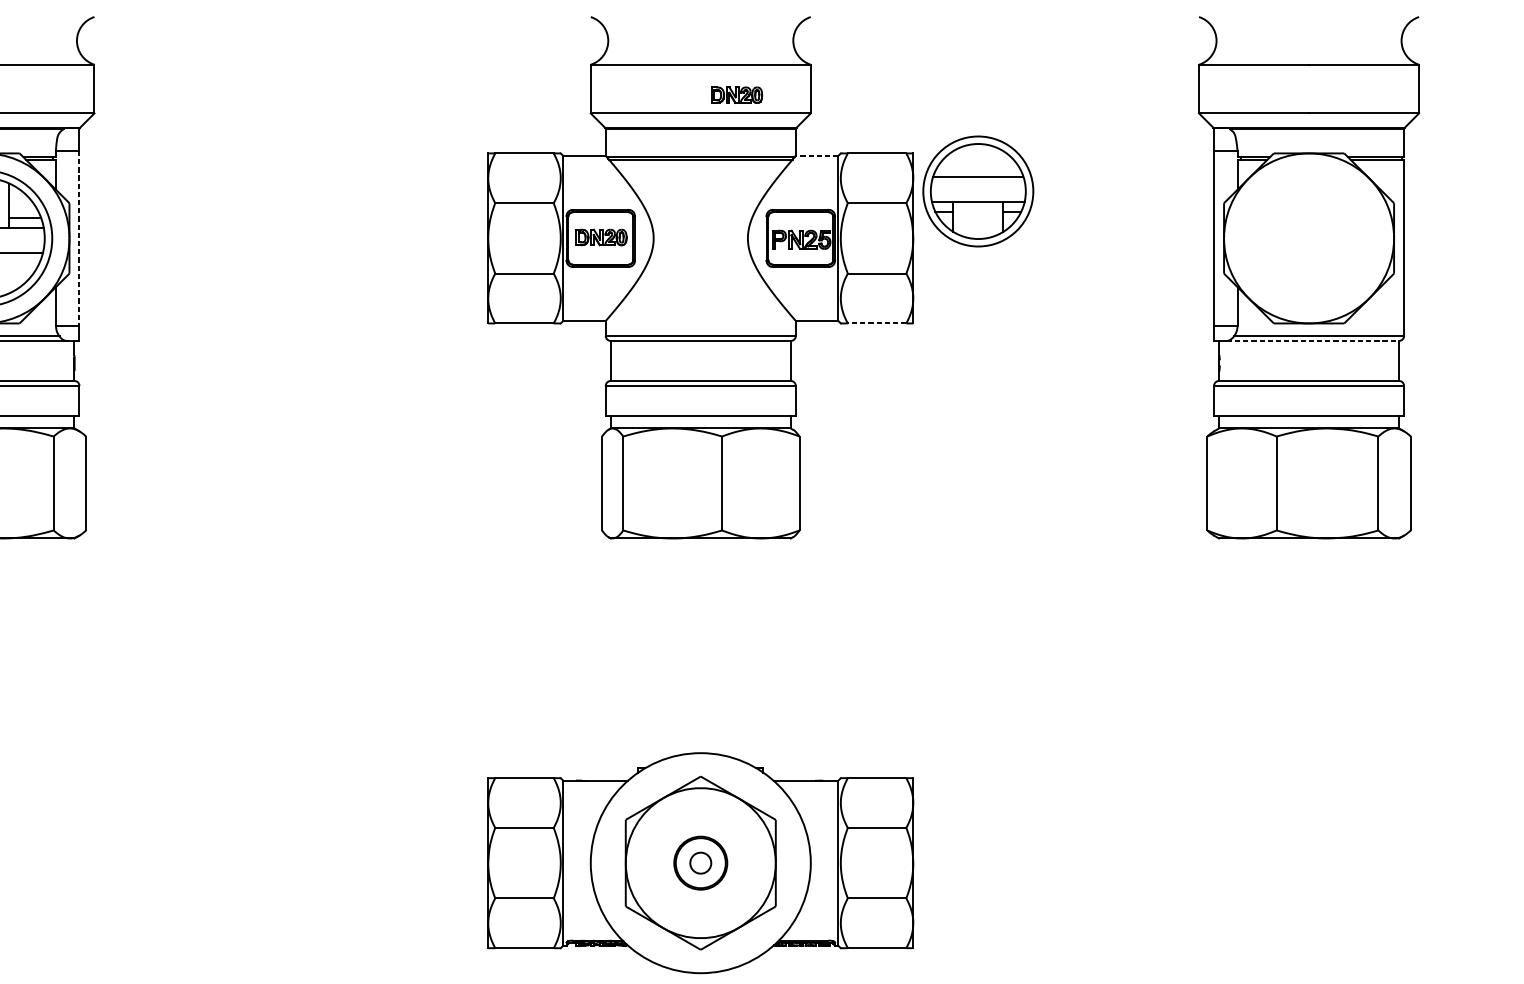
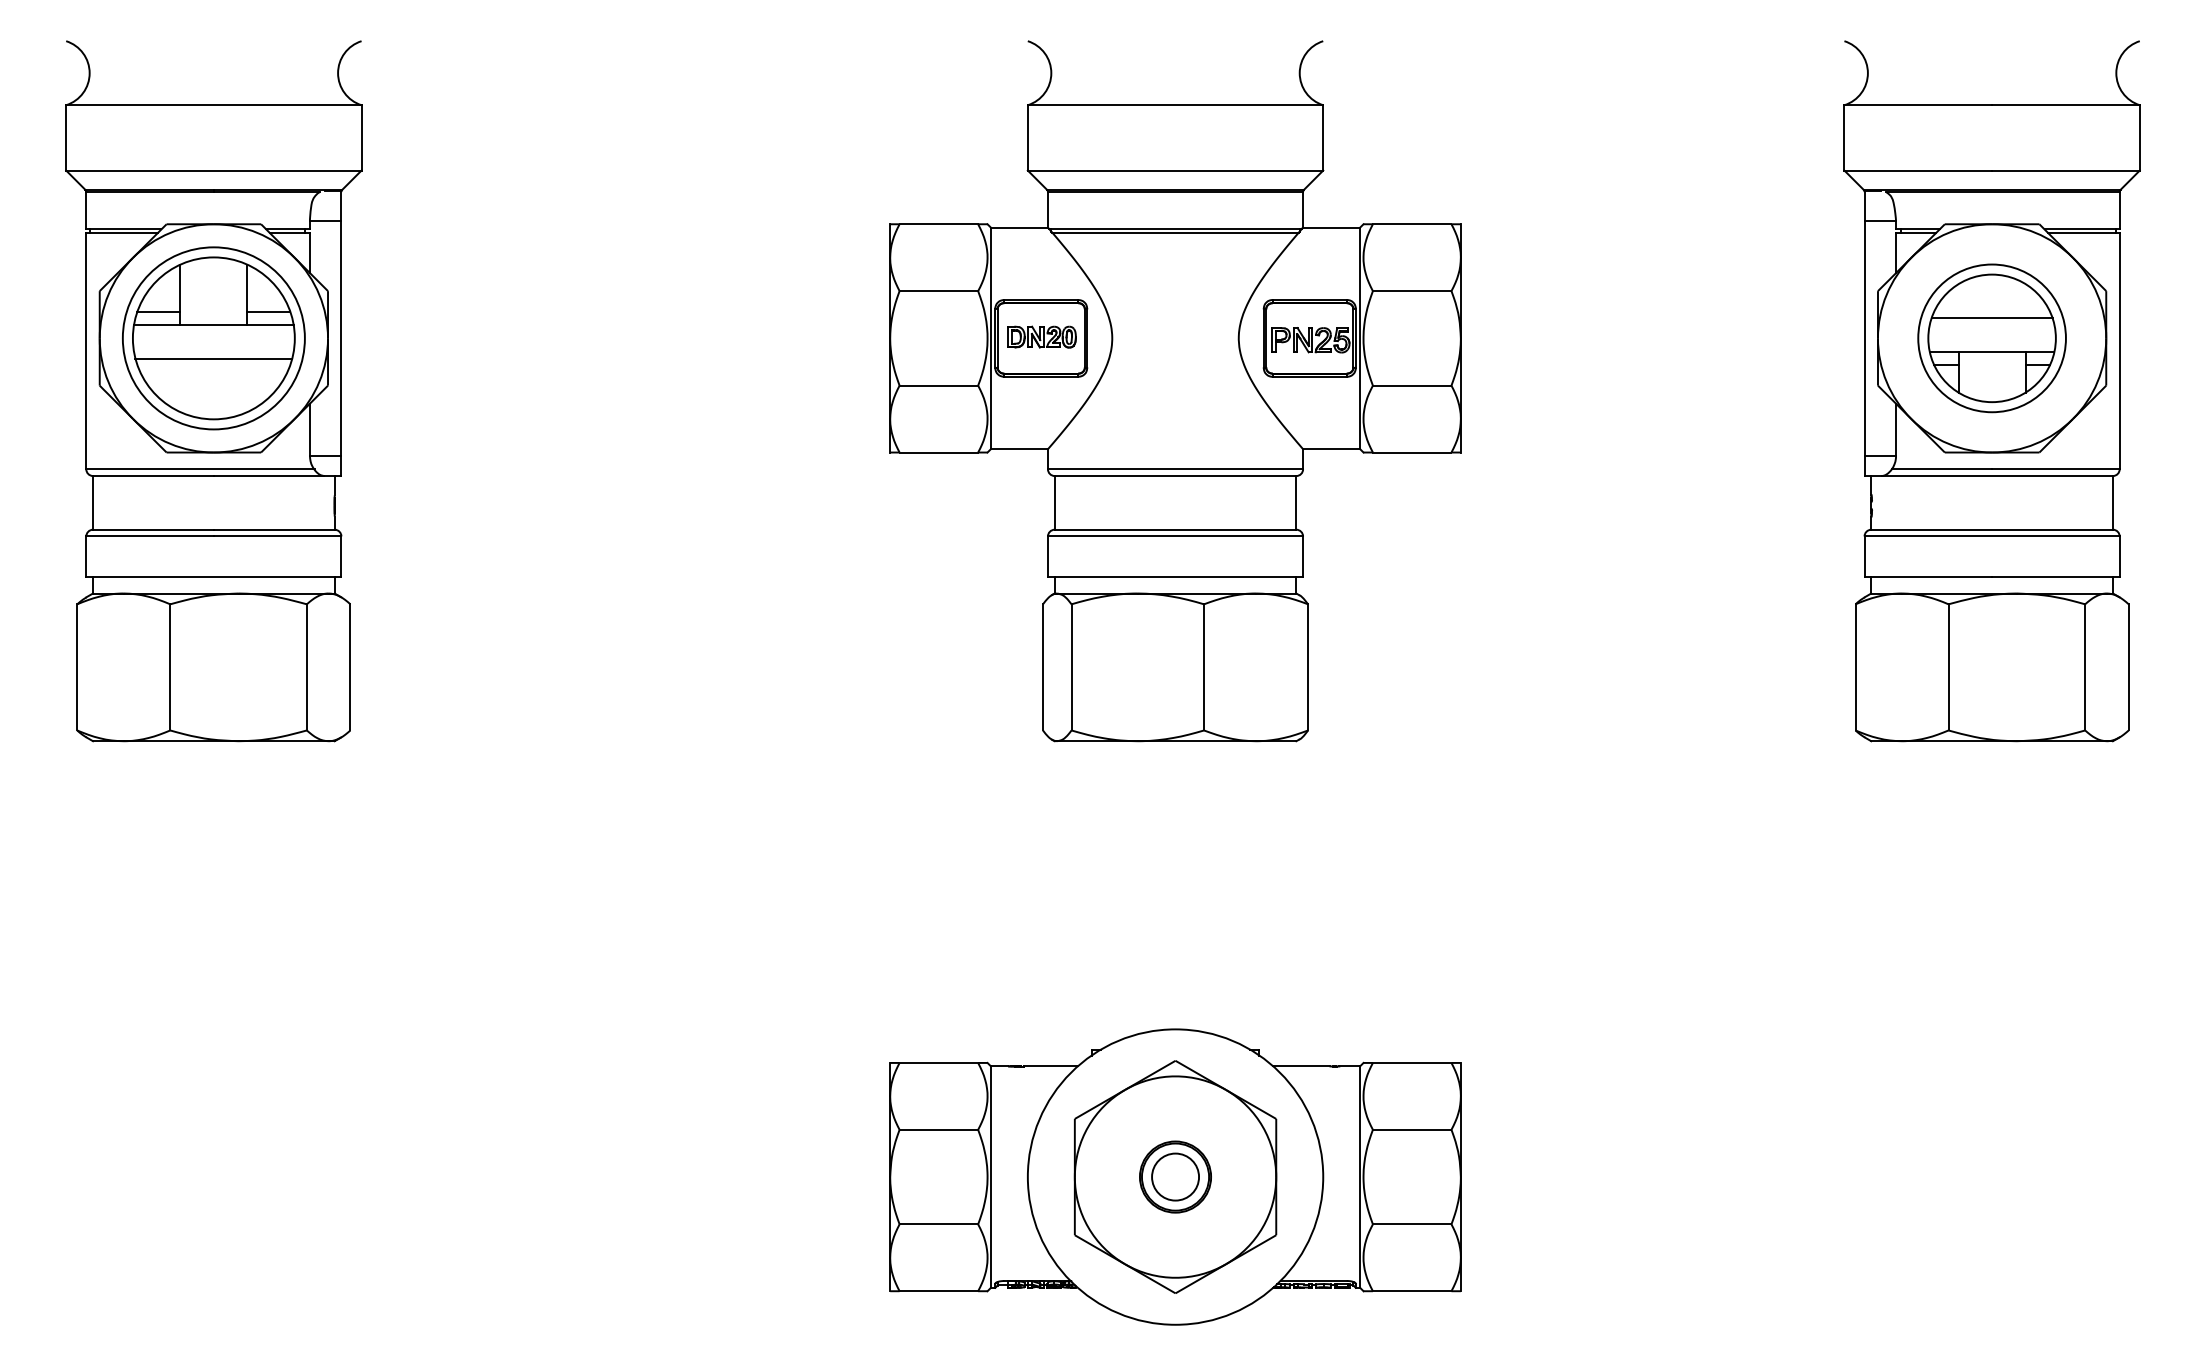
part: (736, 94) -> (1223, 145), removed
line: (816, 155) -> (1331, 227), dashed -> solid
part: (977, 191) -> (1991, 338), moved
line: (79, 238) -> (341, 338), dashed -> solid
line: (876, 323) -> (1411, 452), dashed -> solid
line: (1313, 341) -> (1997, 476), dashed -> solid
circle: (700, 862) -> (1175, 1176), size x1.67

